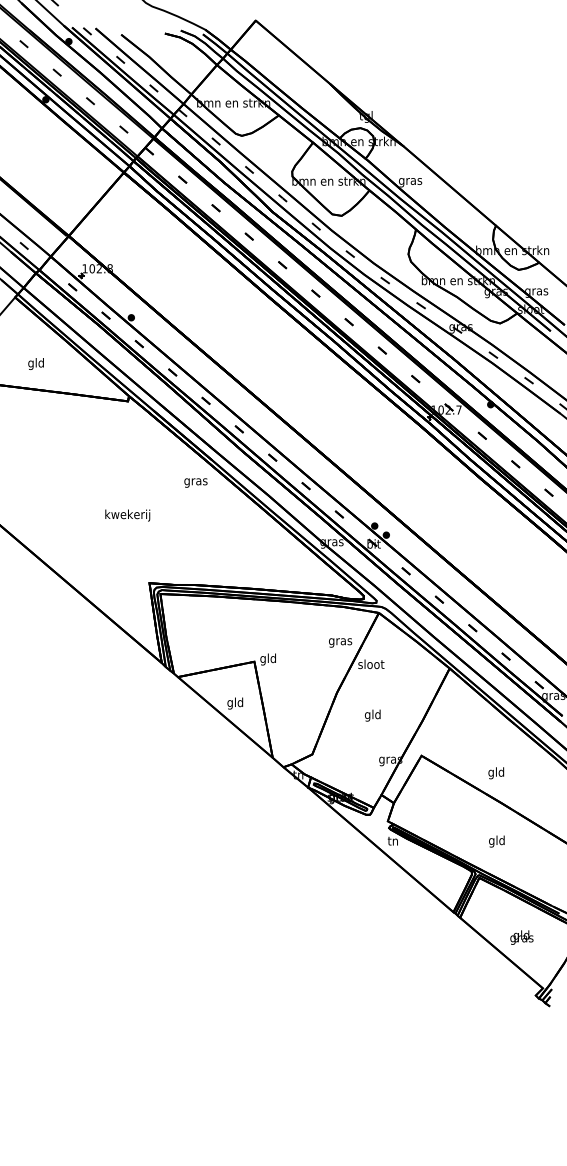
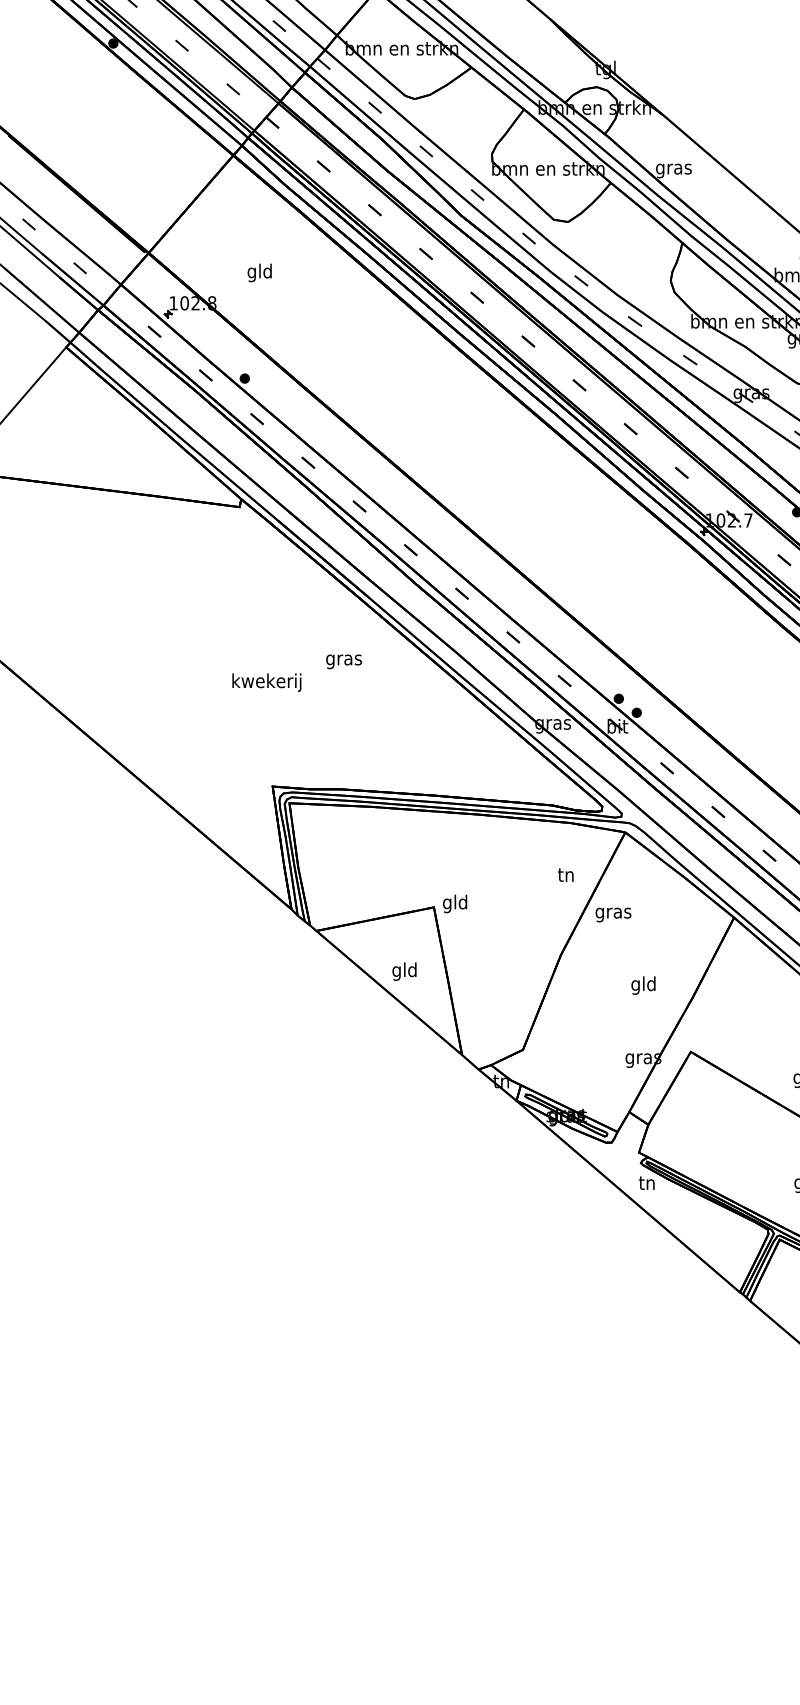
text: (35, 363) -> (258, 272), moved
text: (195, 482) -> (343, 661), moved
text: (127, 515) -> (266, 682), moved
text: (340, 641) -> (566, 876), gras -> tn
text: (371, 665) -> (613, 913), sloot -> gras
text: (372, 715) -> (643, 985), moved

